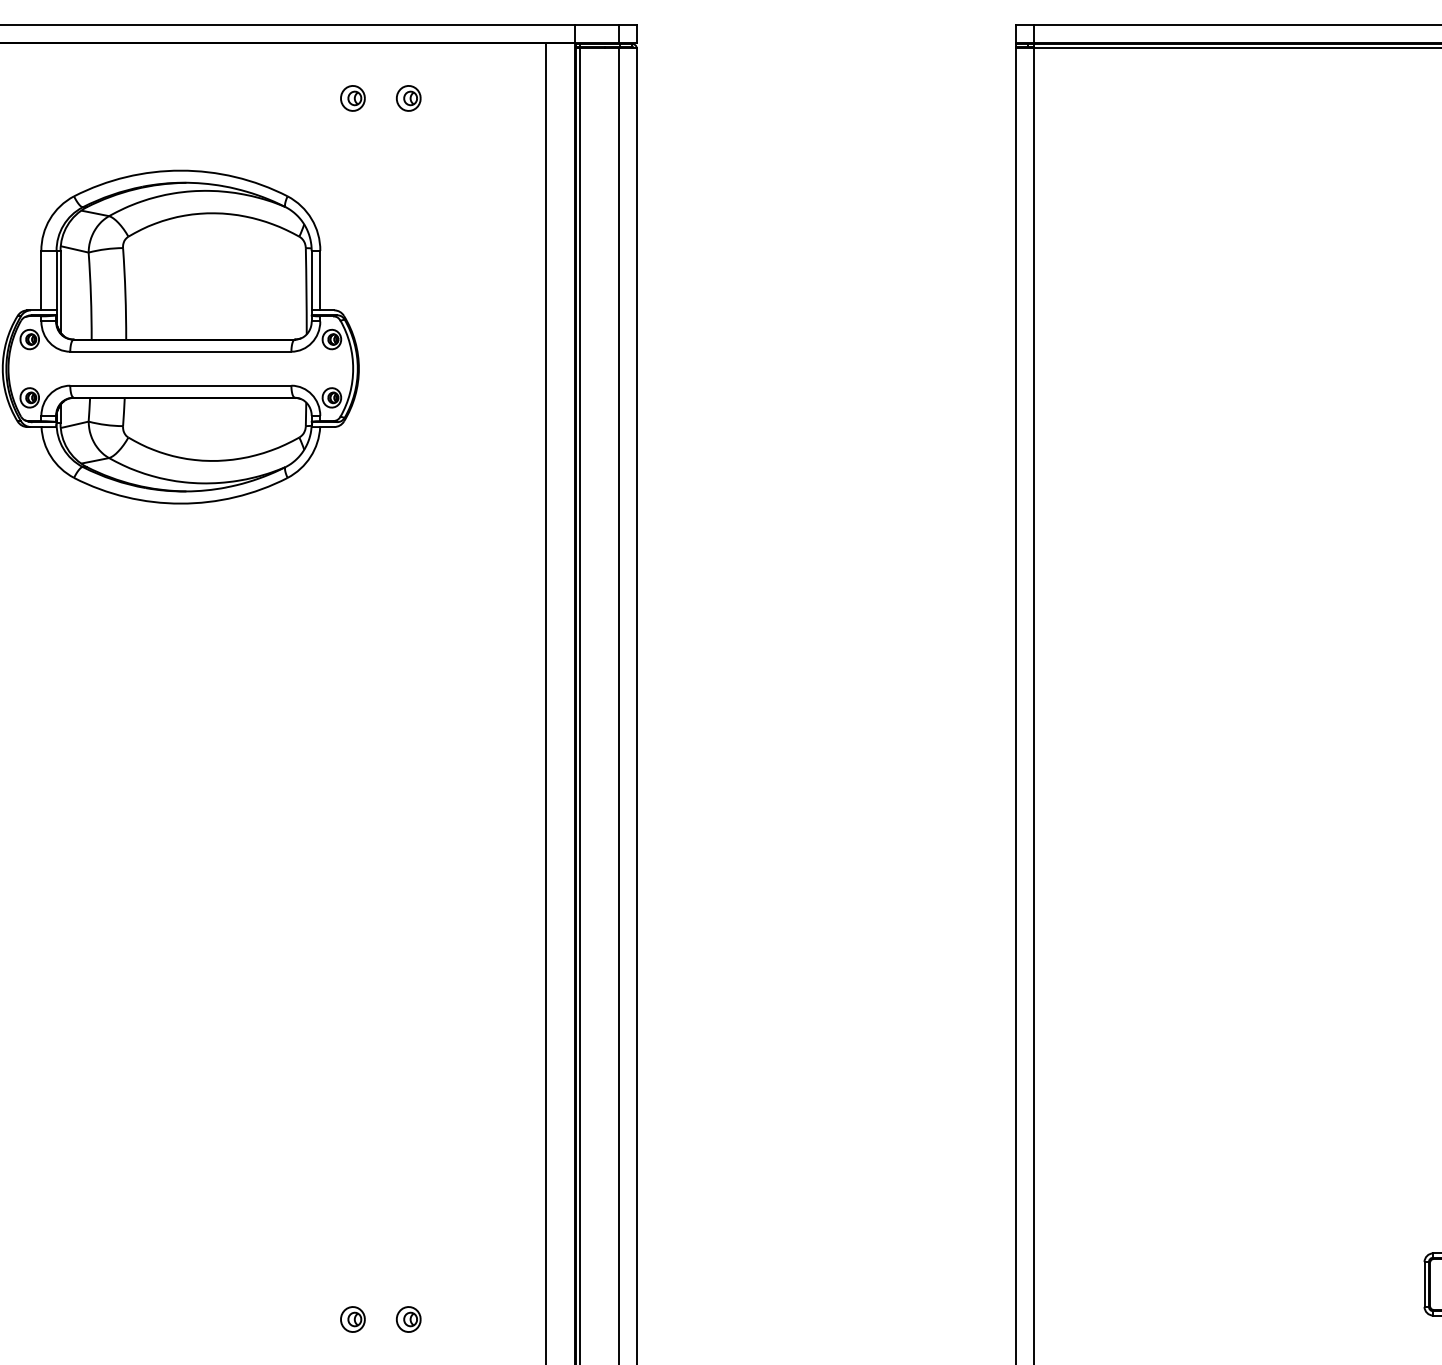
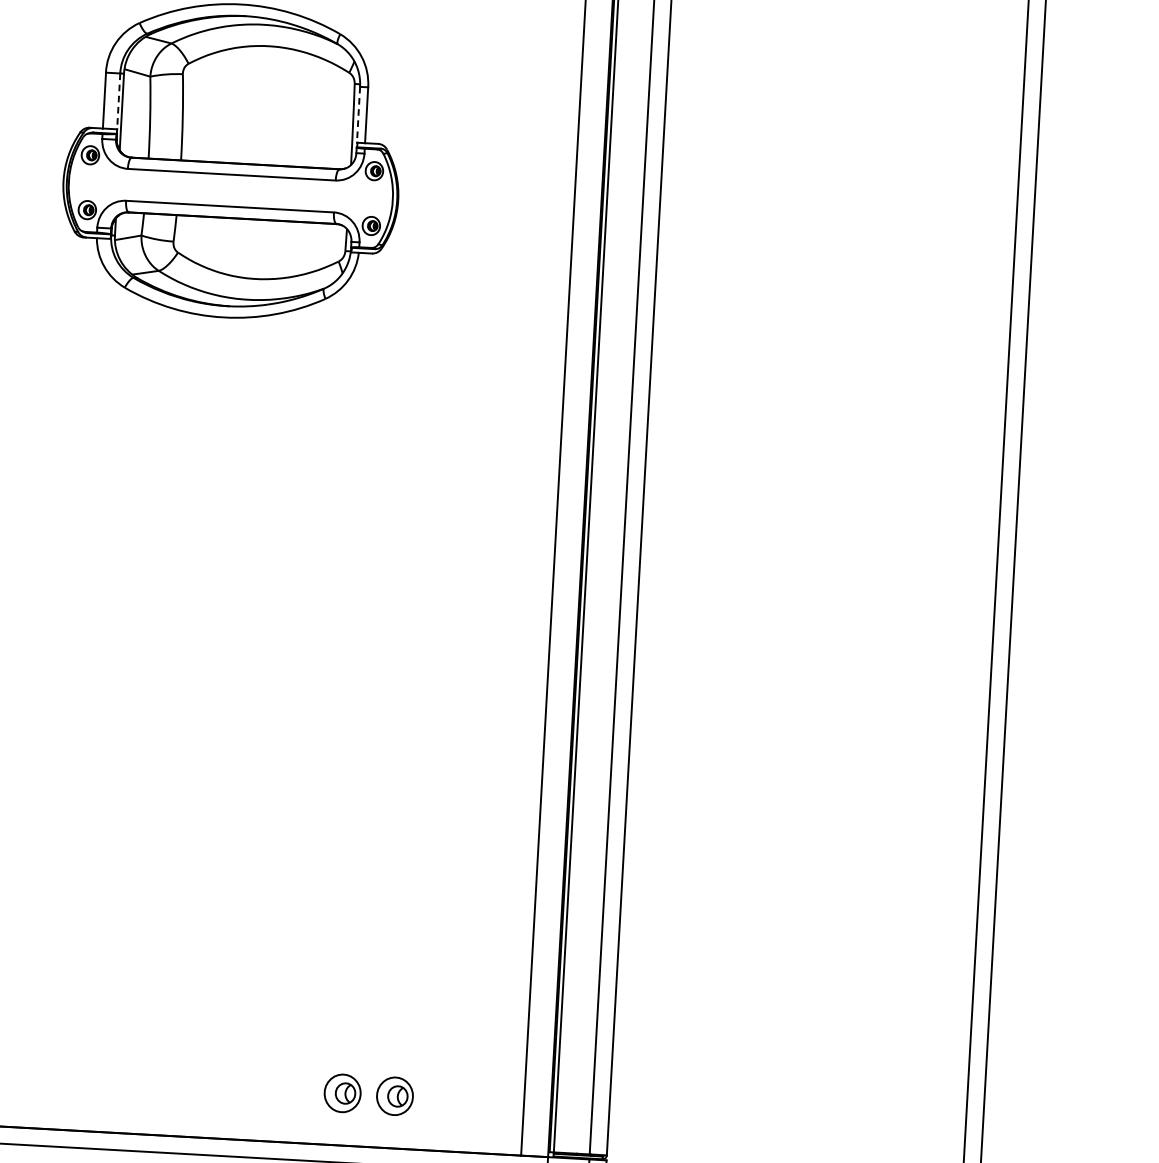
line: (56, 280) -> (118, 101), solid -> dashed
line: (311, 280) -> (358, 114), solid -> dashed
part: (352, 1319) -> (342, 1093), size x1.6
part: (408, 1319) -> (394, 1096), size x1.6

